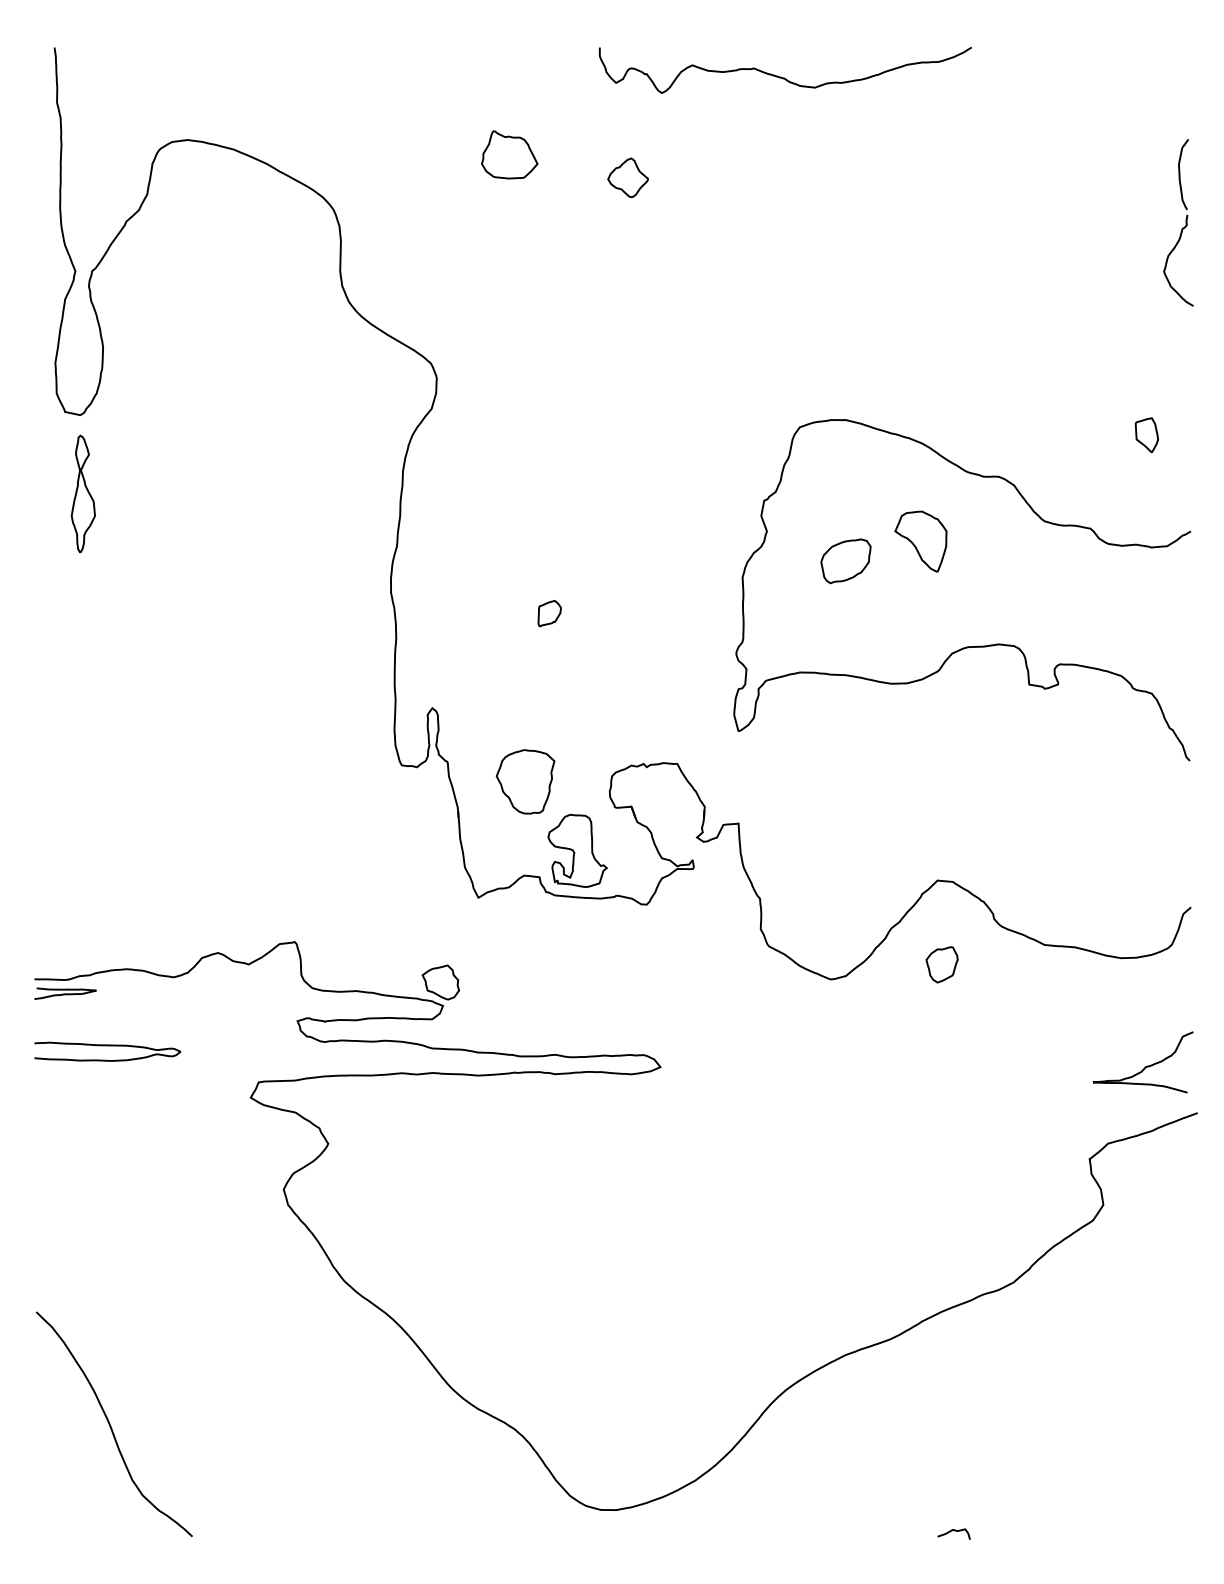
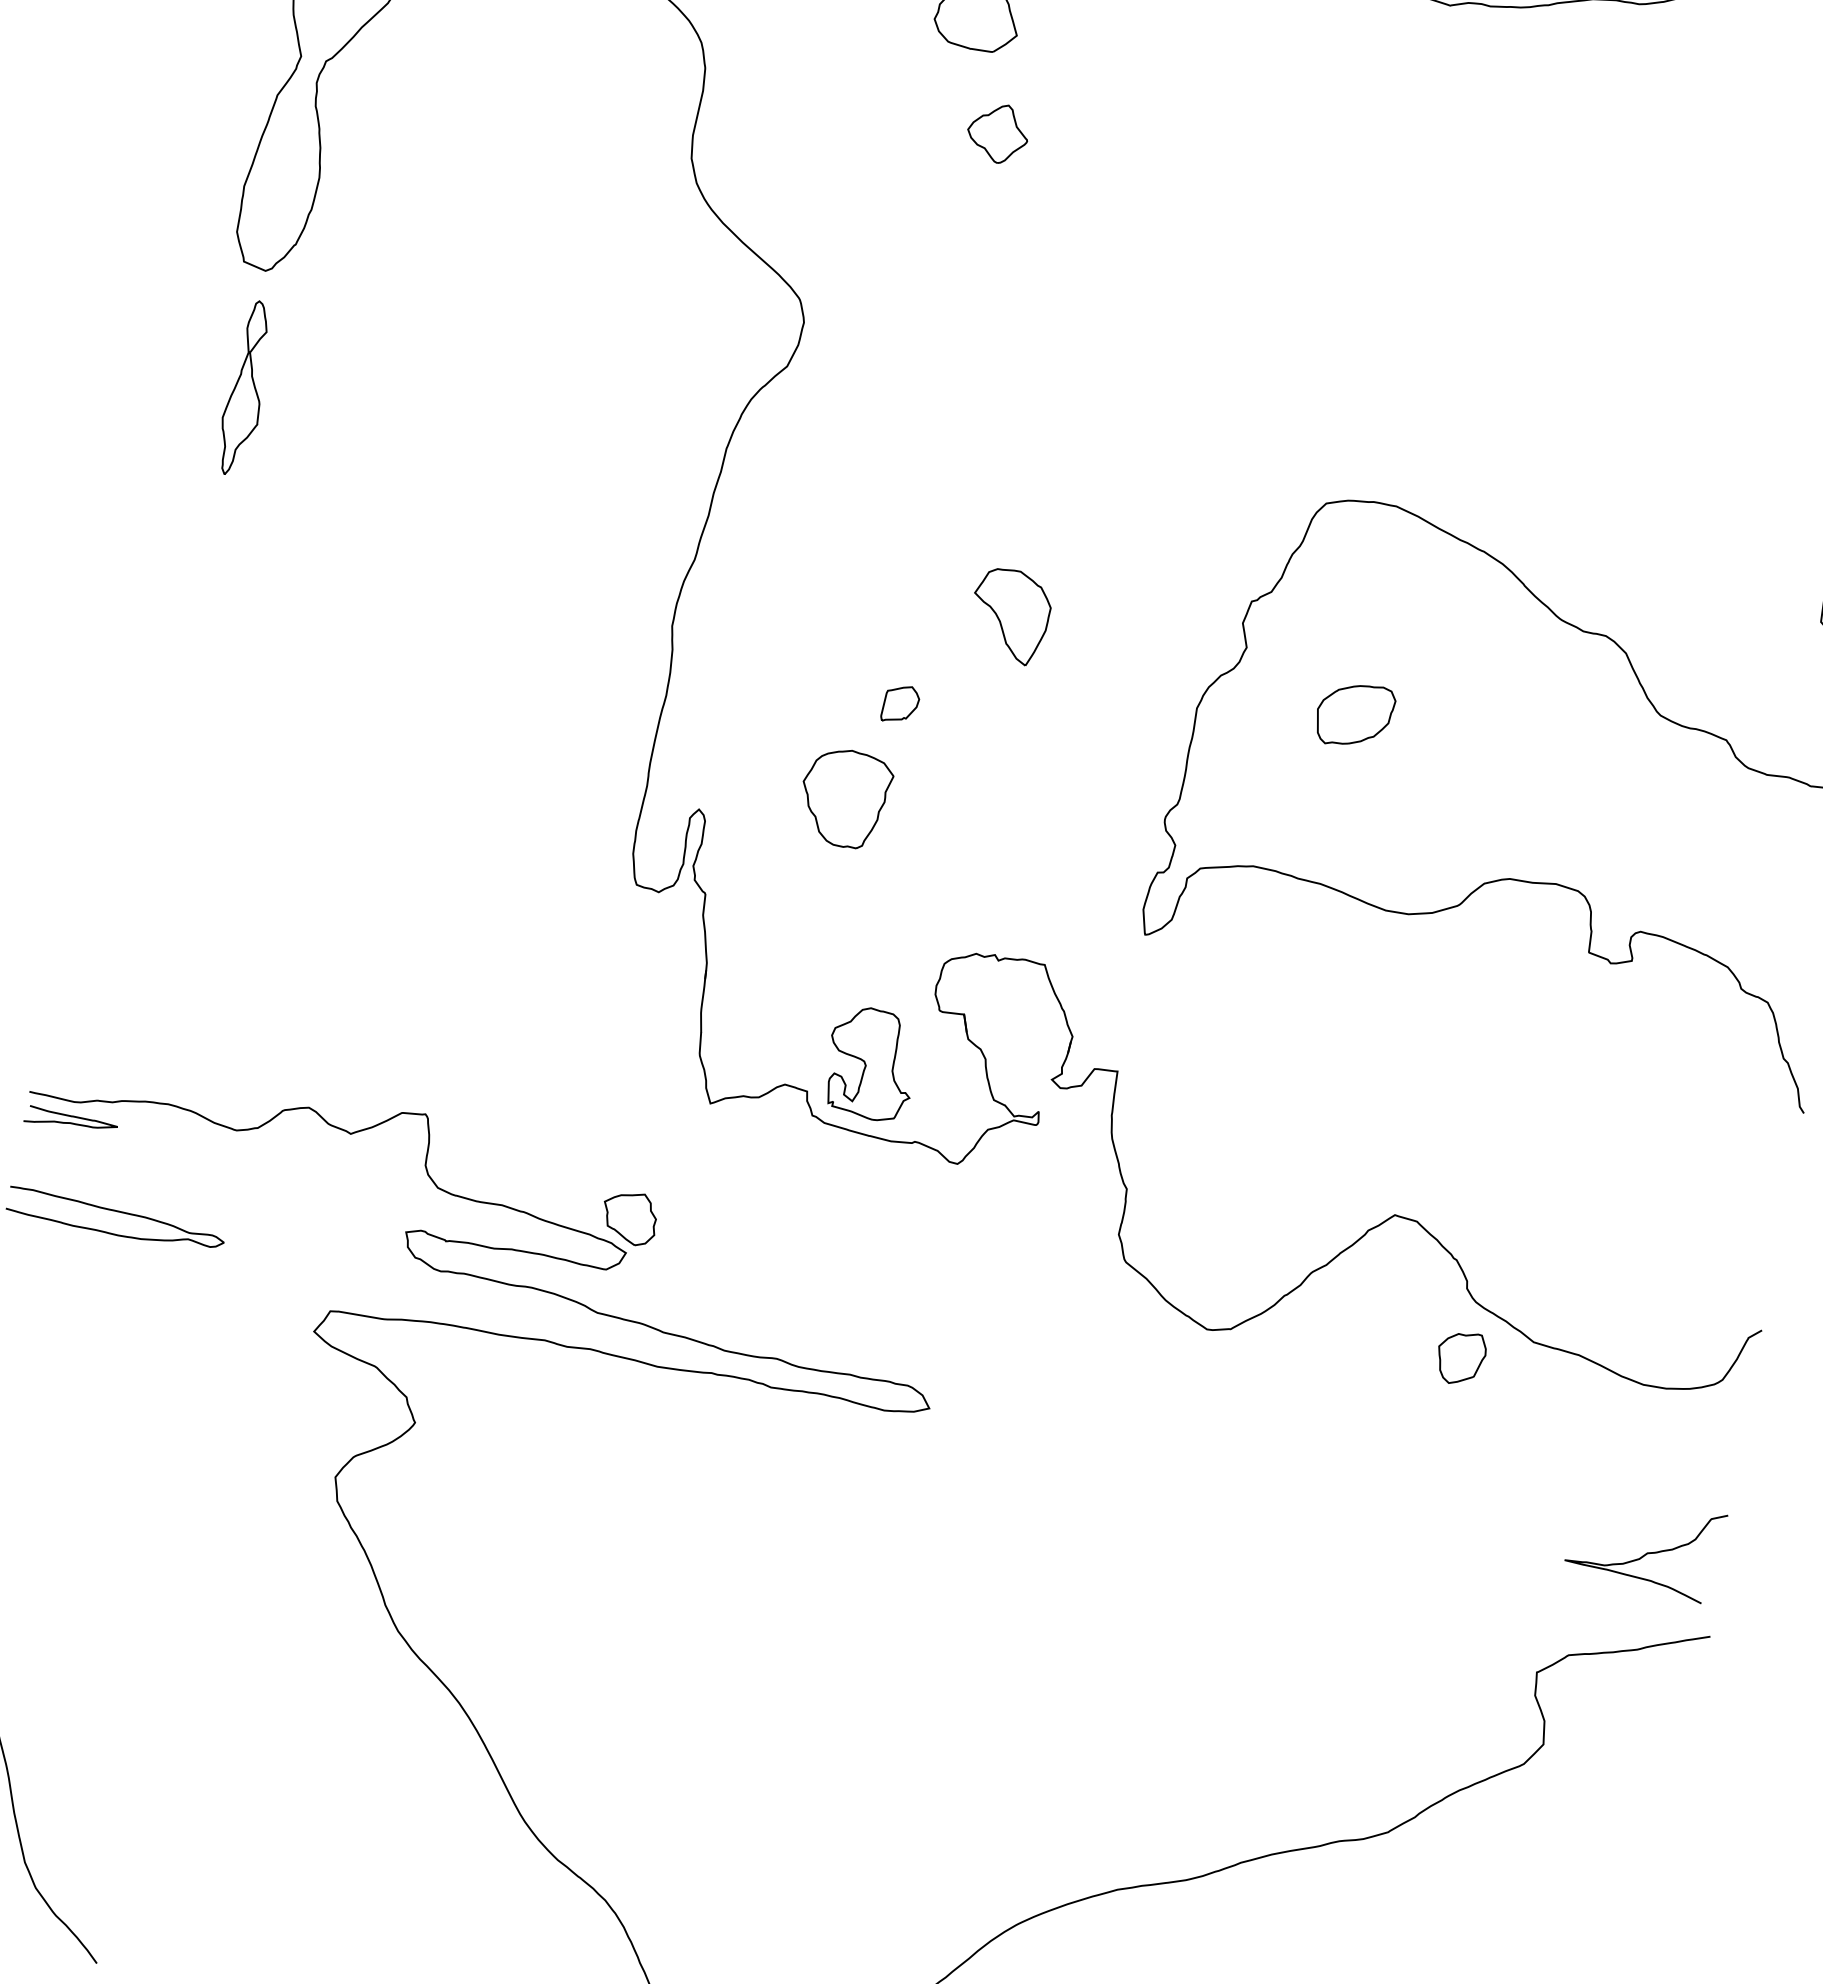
part: (627, 177) -> (997, 132), moved
part: (920, 541) -> (1009, 615), moved
part: (525, 781) -> (844, 797), moved
part: (941, 964) -> (1460, 1357), moved

